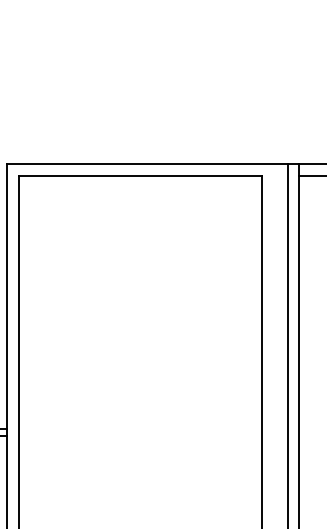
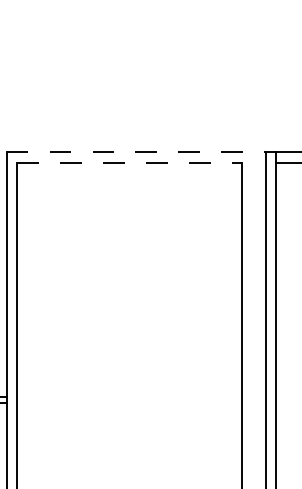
line: (148, 164) -> (137, 152), solid -> dashed
line: (140, 175) -> (129, 162), solid -> dashed

